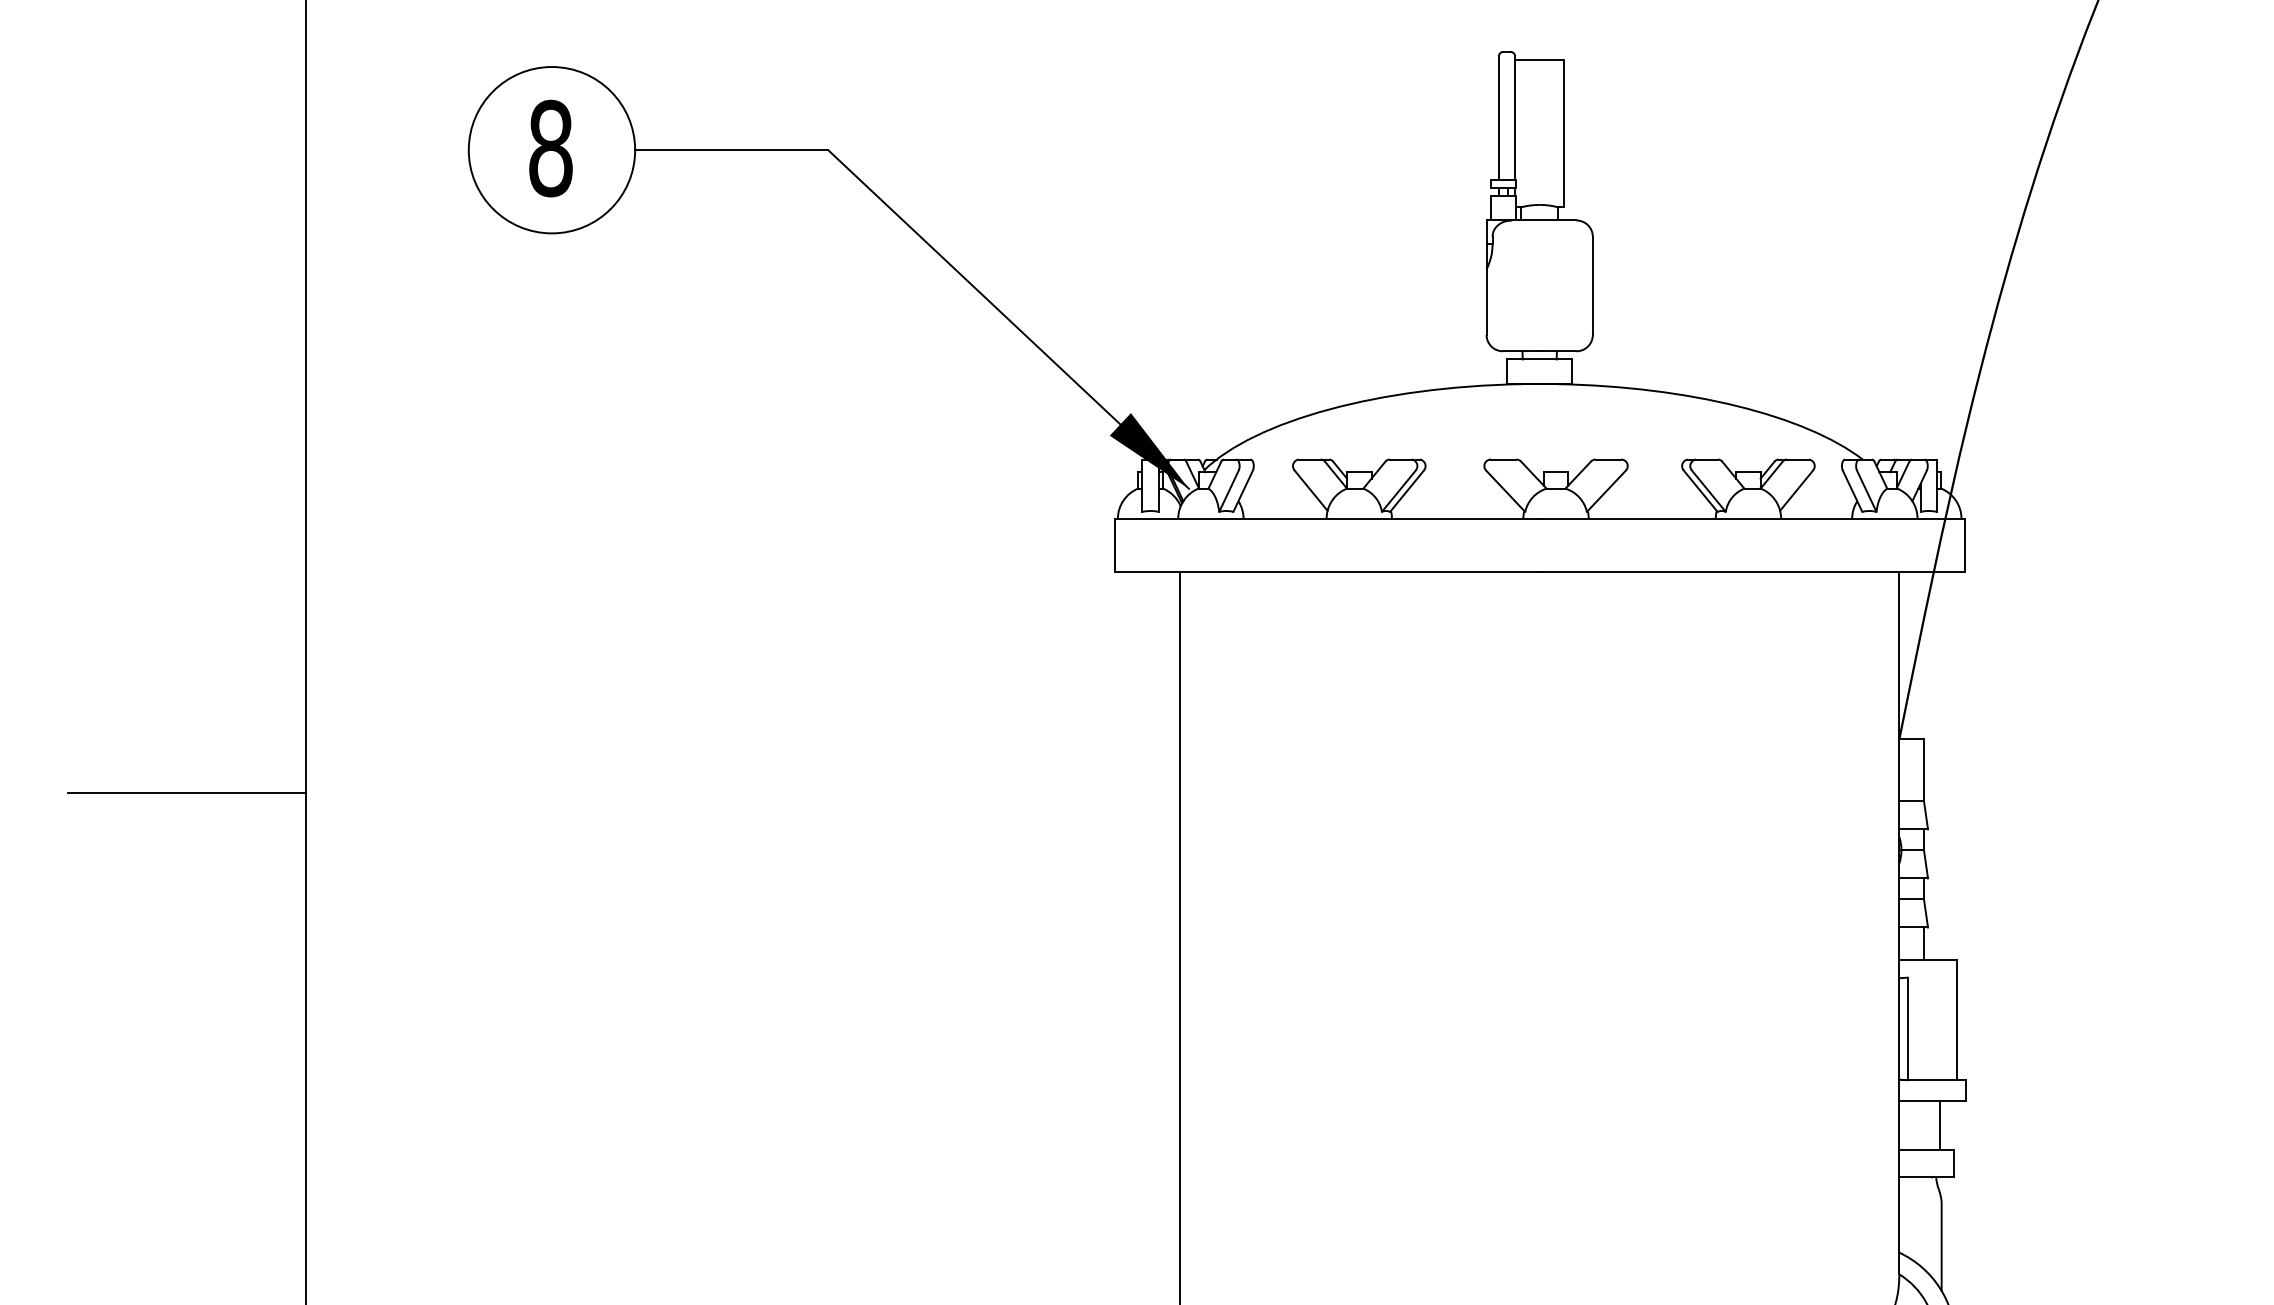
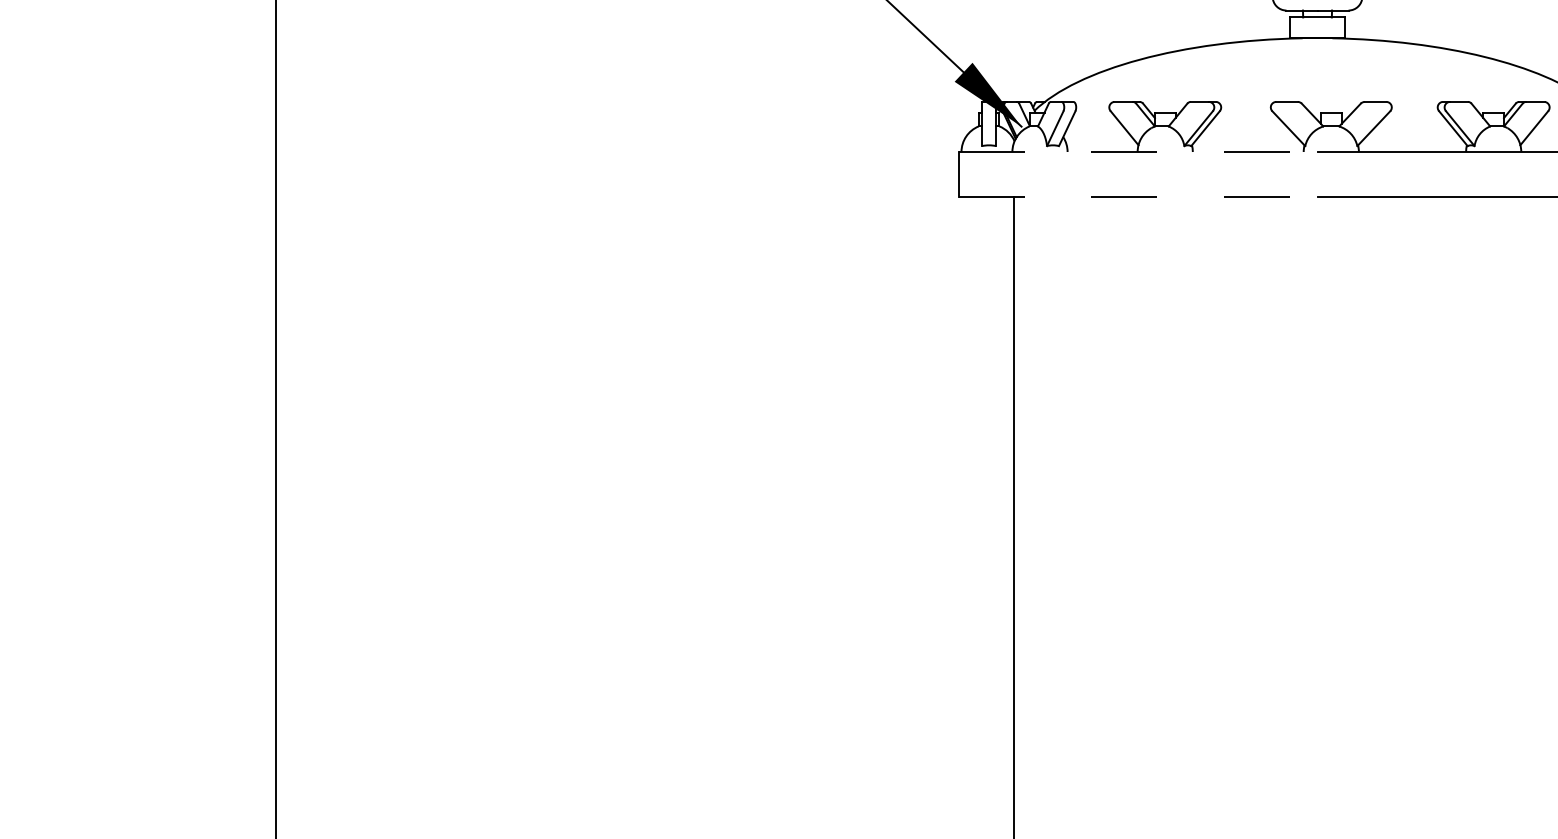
line: (1327, 518) -> (1138, 151), solid -> dashed
line: (1327, 572) -> (1138, 197), solid -> dashed
line: (187, 792) -> (176, 382), removed

